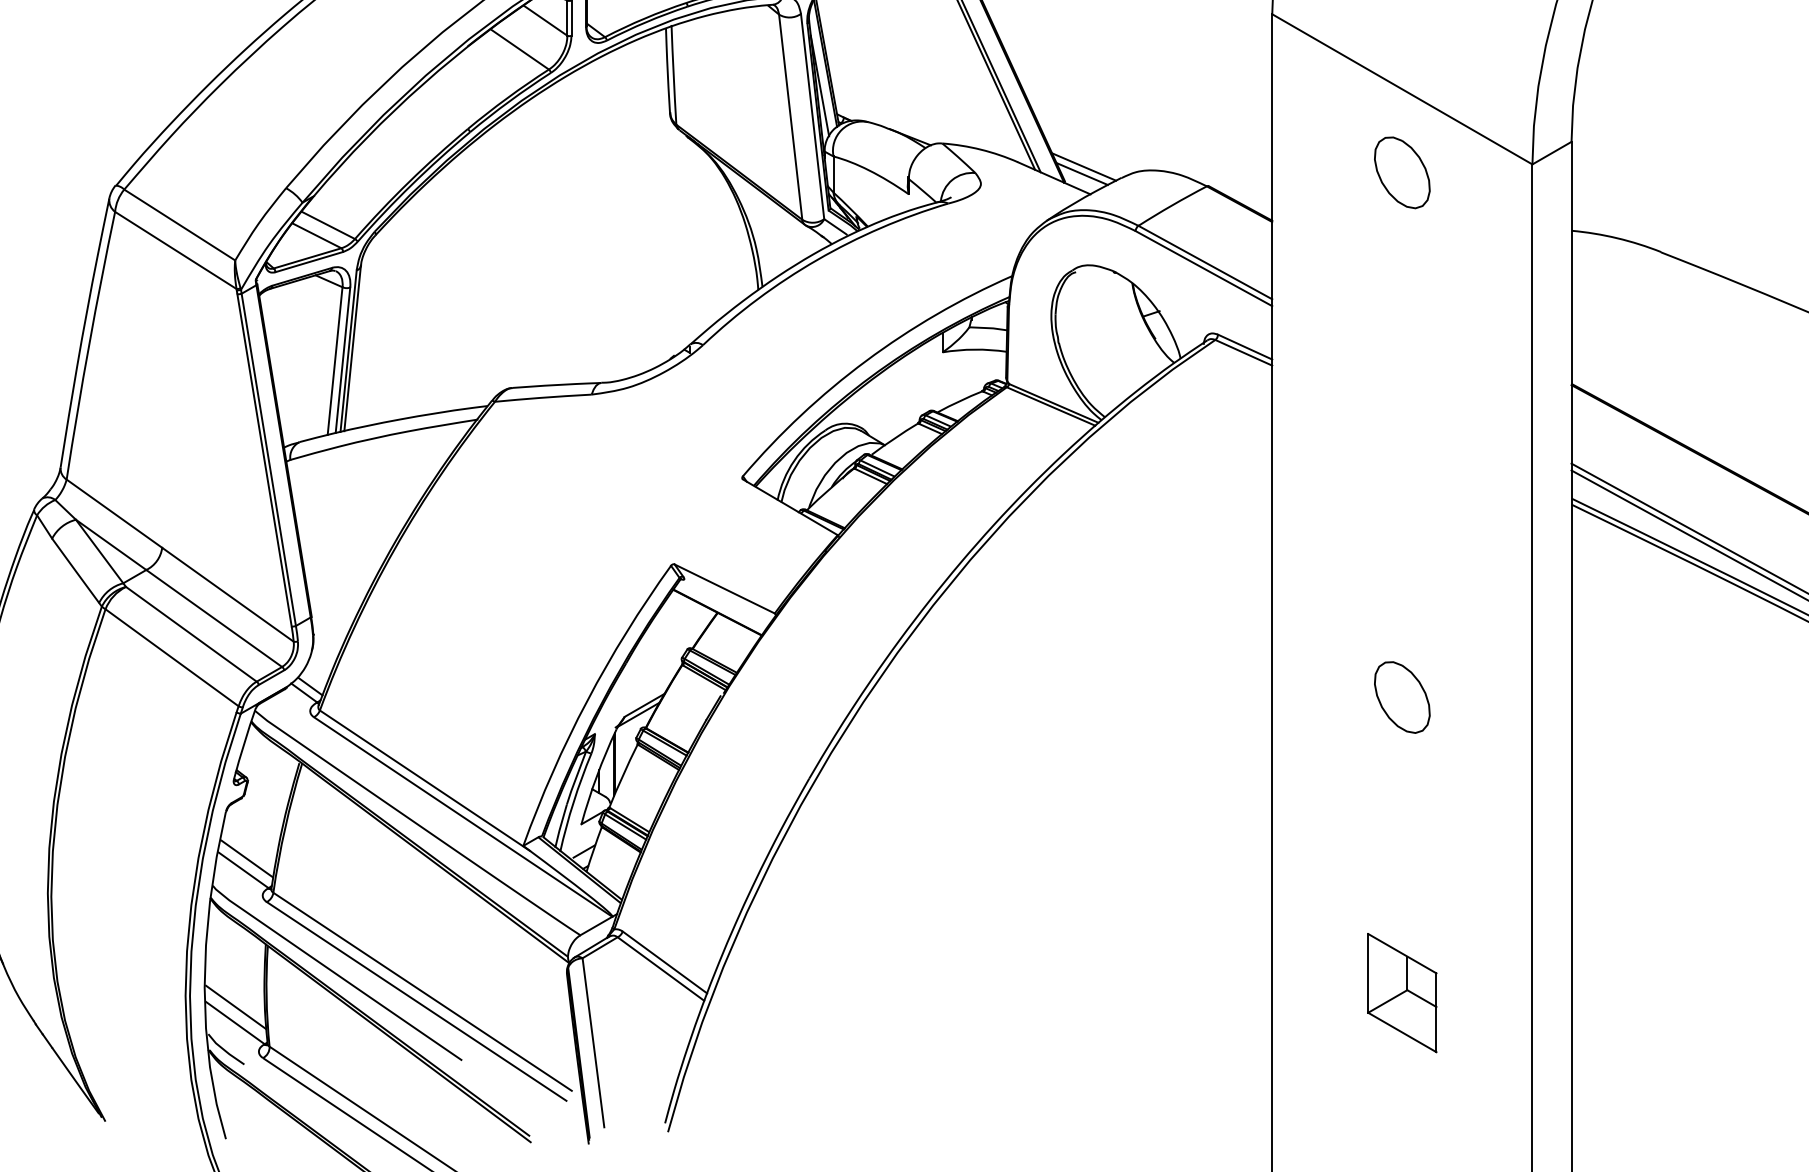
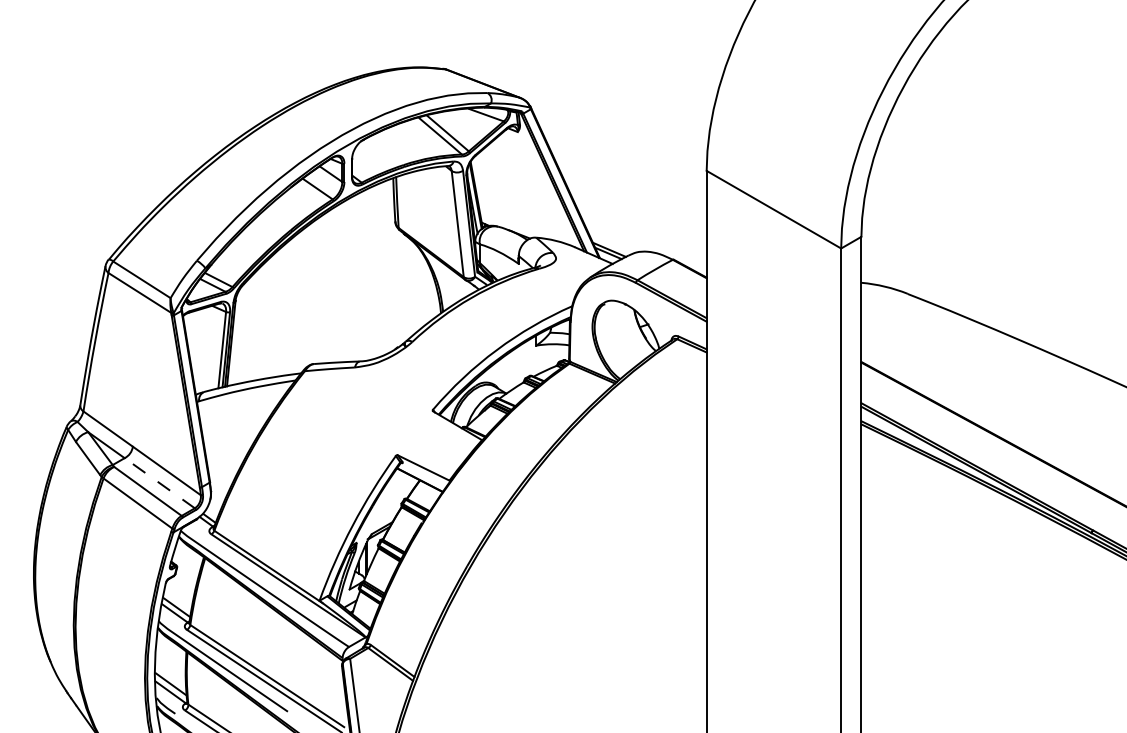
part: (1401, 172) -> (773, 252), removed
line: (213, 617) -> (159, 482), solid -> dashed
part: (1401, 696) -> (773, 523), removed
part: (1401, 992) -> (773, 676), removed

